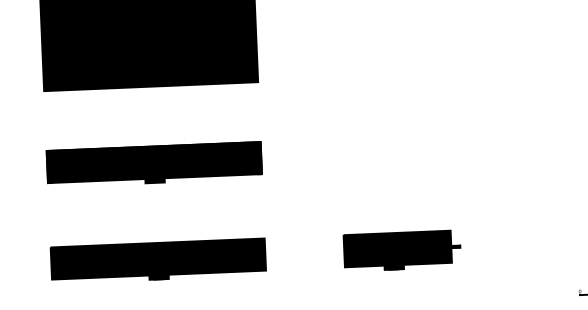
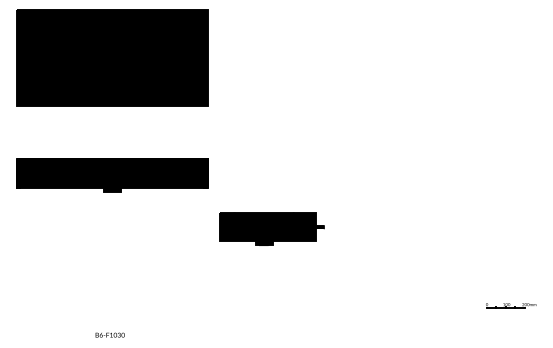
part: (401, 250) -> (271, 228), moved
part: (158, 260) -> (112, 261), removed

